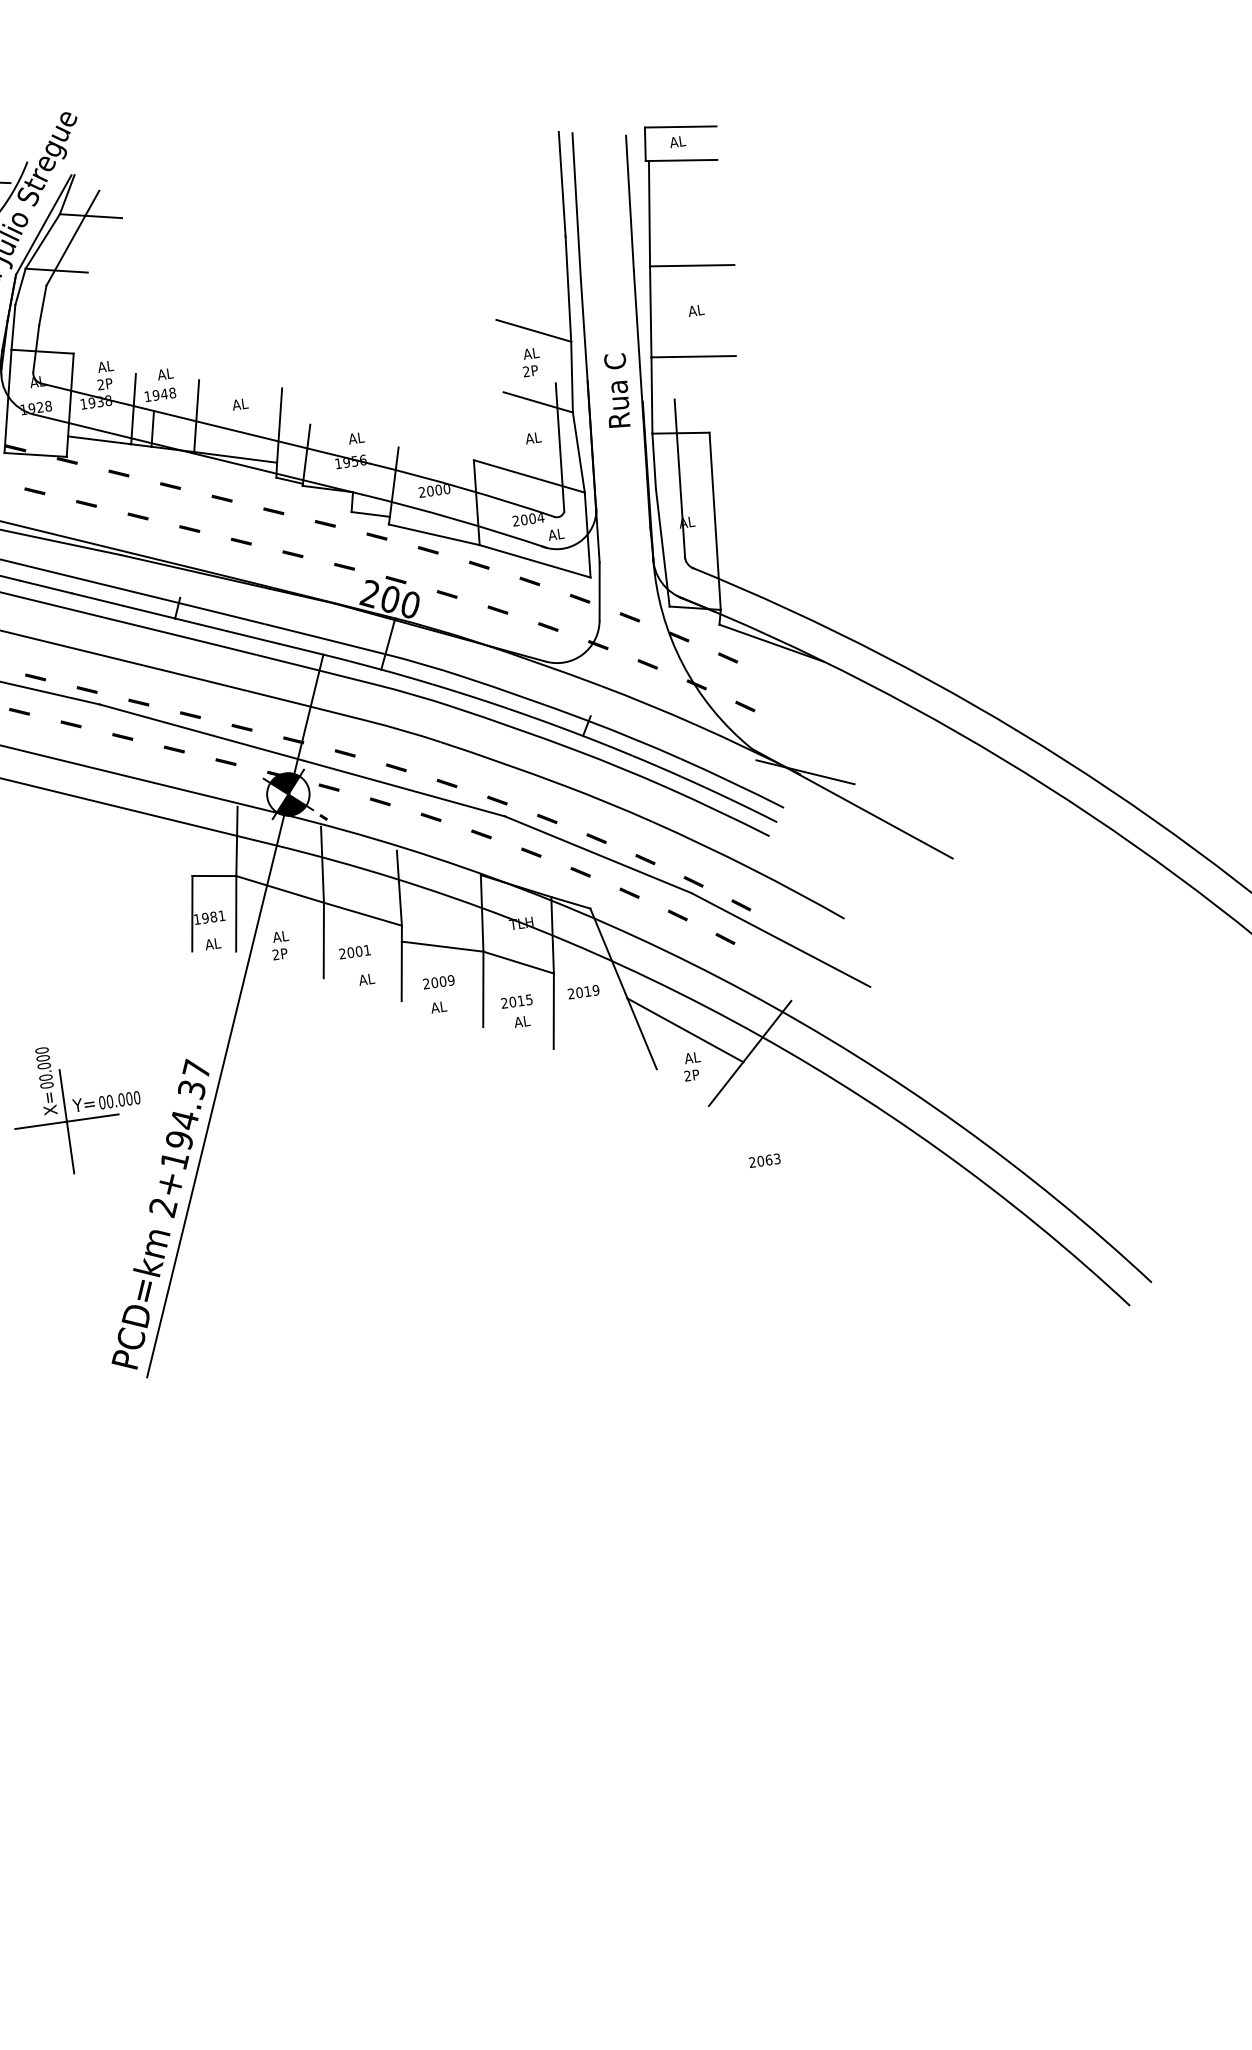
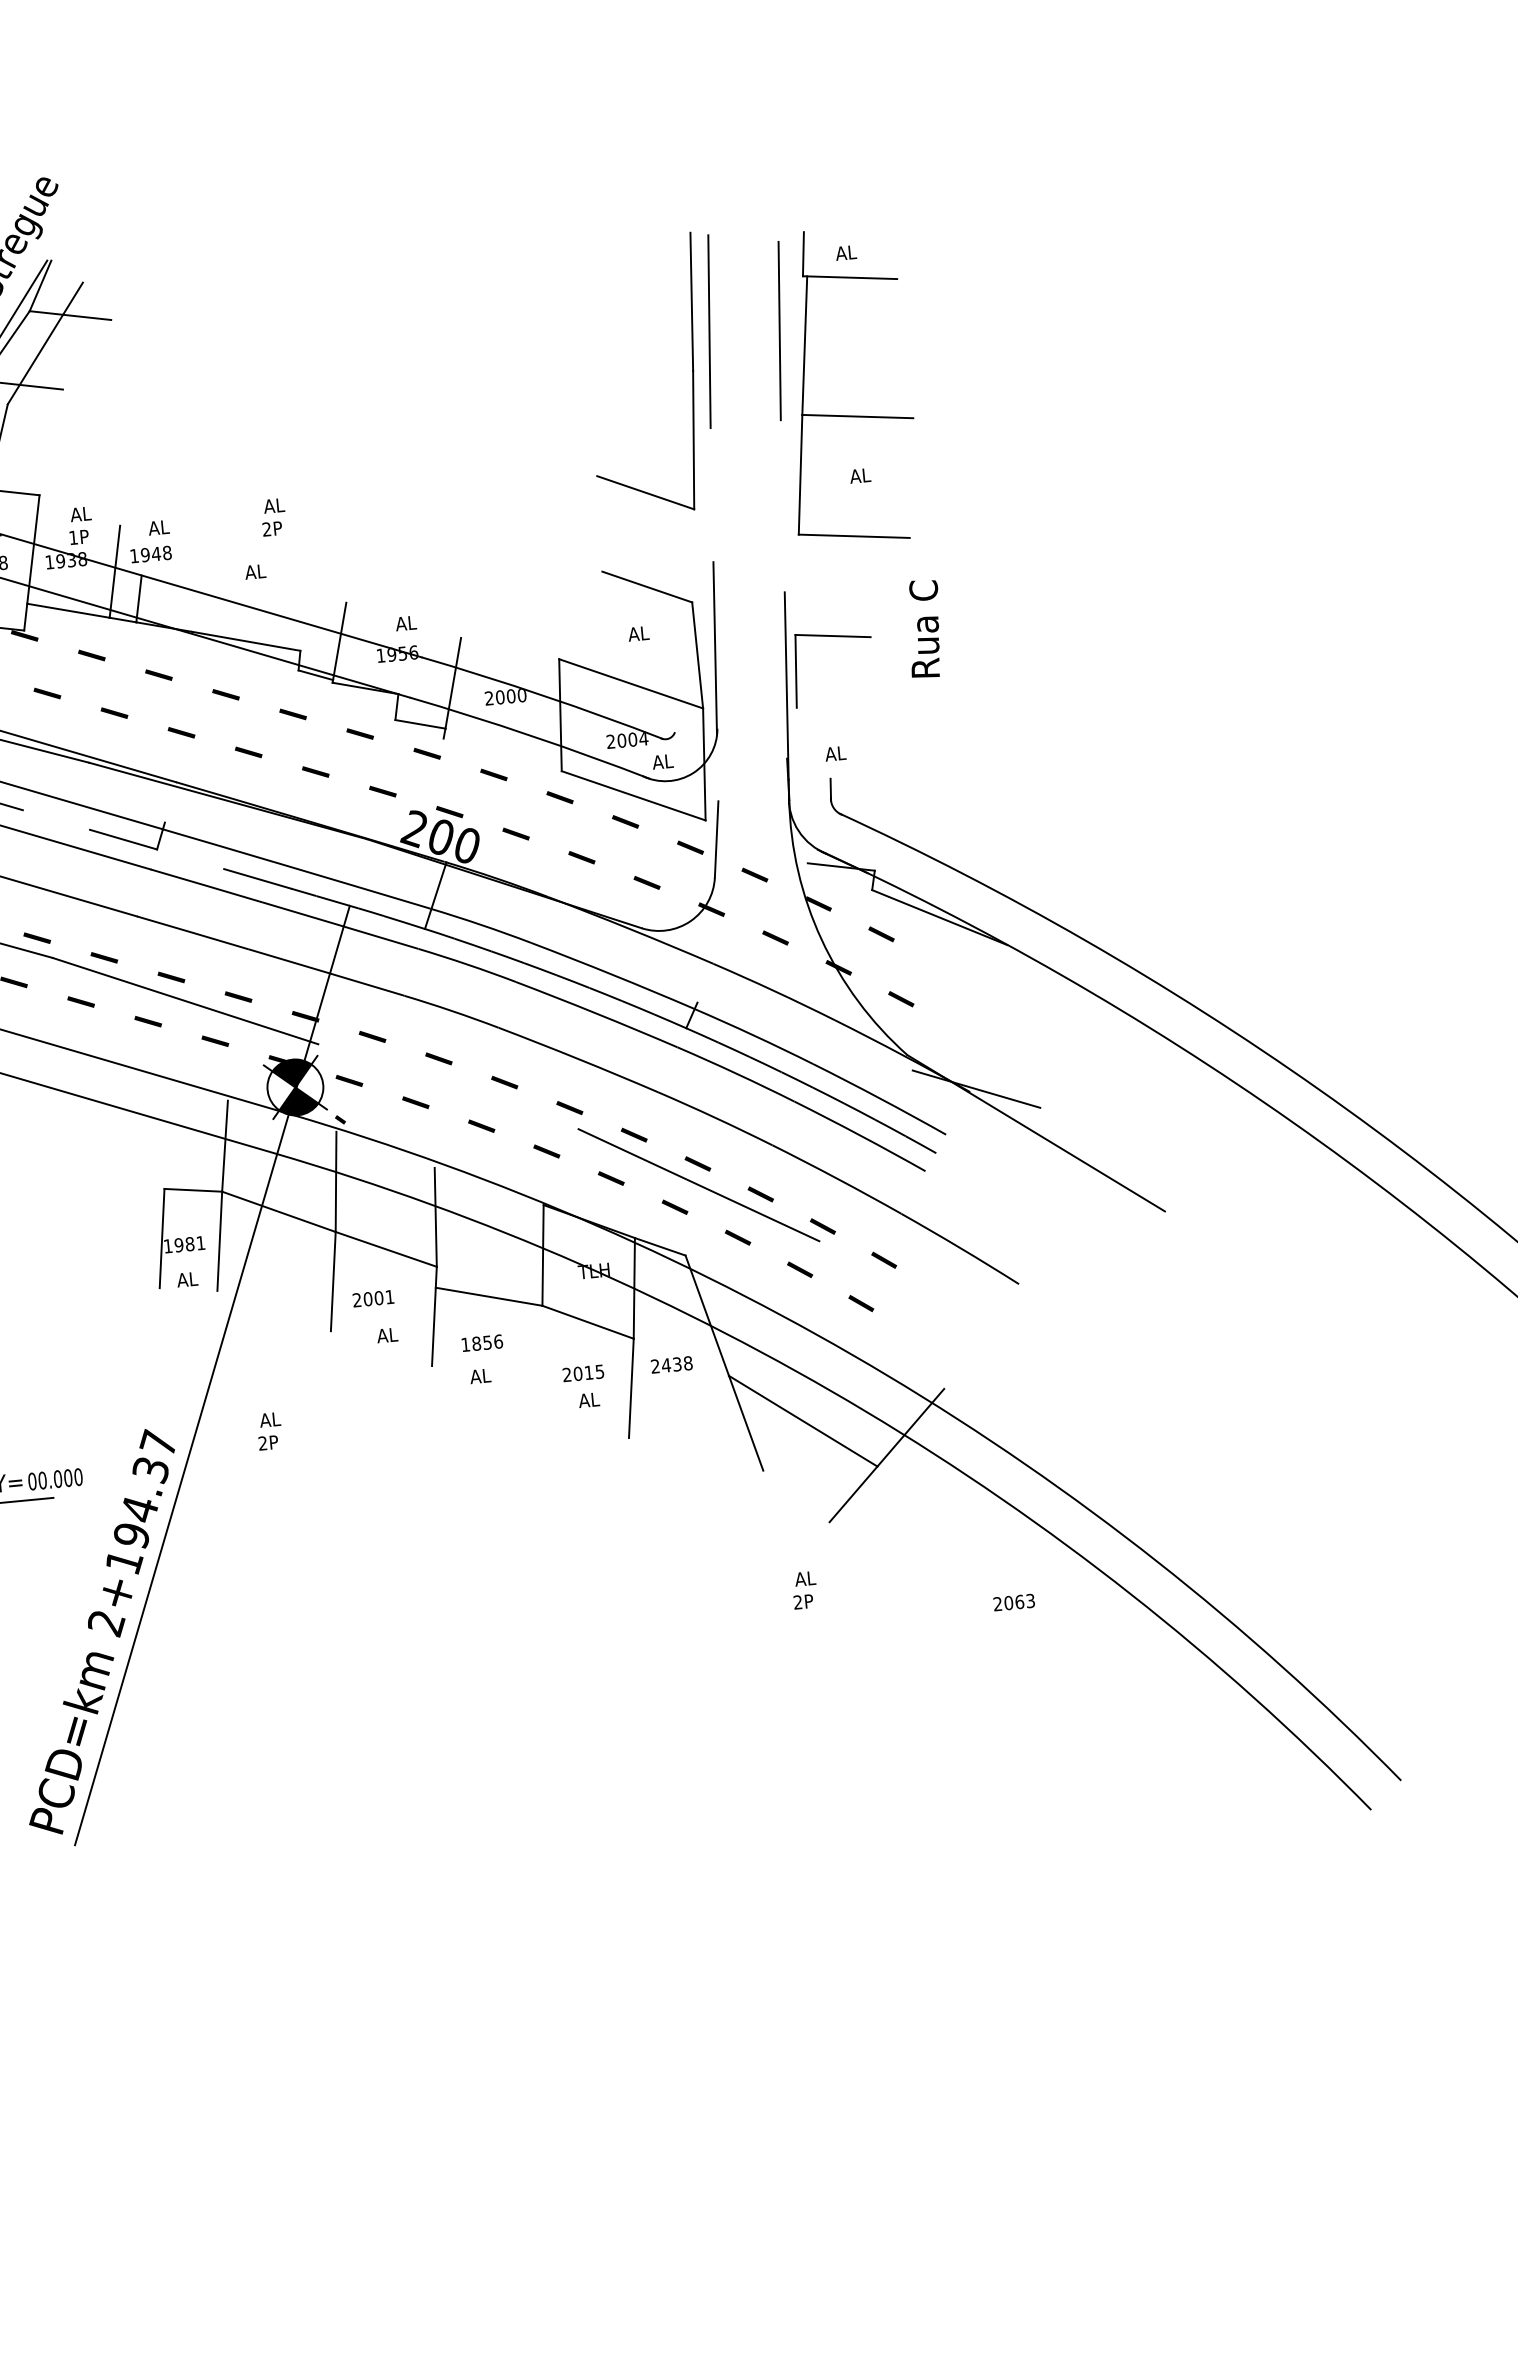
line: (680, 126) -> (850, 232), removed
text: (530, 362) -> (272, 517), moved
line: (571, 376) -> (692, 555), removed
text: (100, 384) -> (72, 537), 2P -> 1P
text: (617, 390) -> (924, 628), moved
line: (651, 395) -> (796, 584), removed
line: (641, 399) -> (783, 589), removed
line: (196, 416) -> (197, 585), removed
line: (589, 420) -> (713, 613), removed
line: (279, 425) -> (305, 601), removed
line: (559, 447) -> (672, 647), removed
line: (679, 470) -> (828, 685), removed
line: (714, 520) -> (871, 752), removed
line: (433, 534) -> (501, 754), removed
line: (662, 547) -> (801, 785), removed
line: (97, 599) -> (56, 819), removed
line: (200, 624) -> (190, 858), removed
line: (404, 788) -> (448, 1086), removed
line: (780, 939) -> (933, 1307), removed
text: (280, 945) -> (269, 1431), moved
text: (438, 981) -> (481, 1342), 2009 -> 1856
line: (483, 989) -> (540, 1355), removed
text: (587, 991) -> (676, 1364), 2019 -> 2438
text: (692, 1066) -> (804, 1590), moved
text: (764, 1160) -> (1013, 1602), moved

